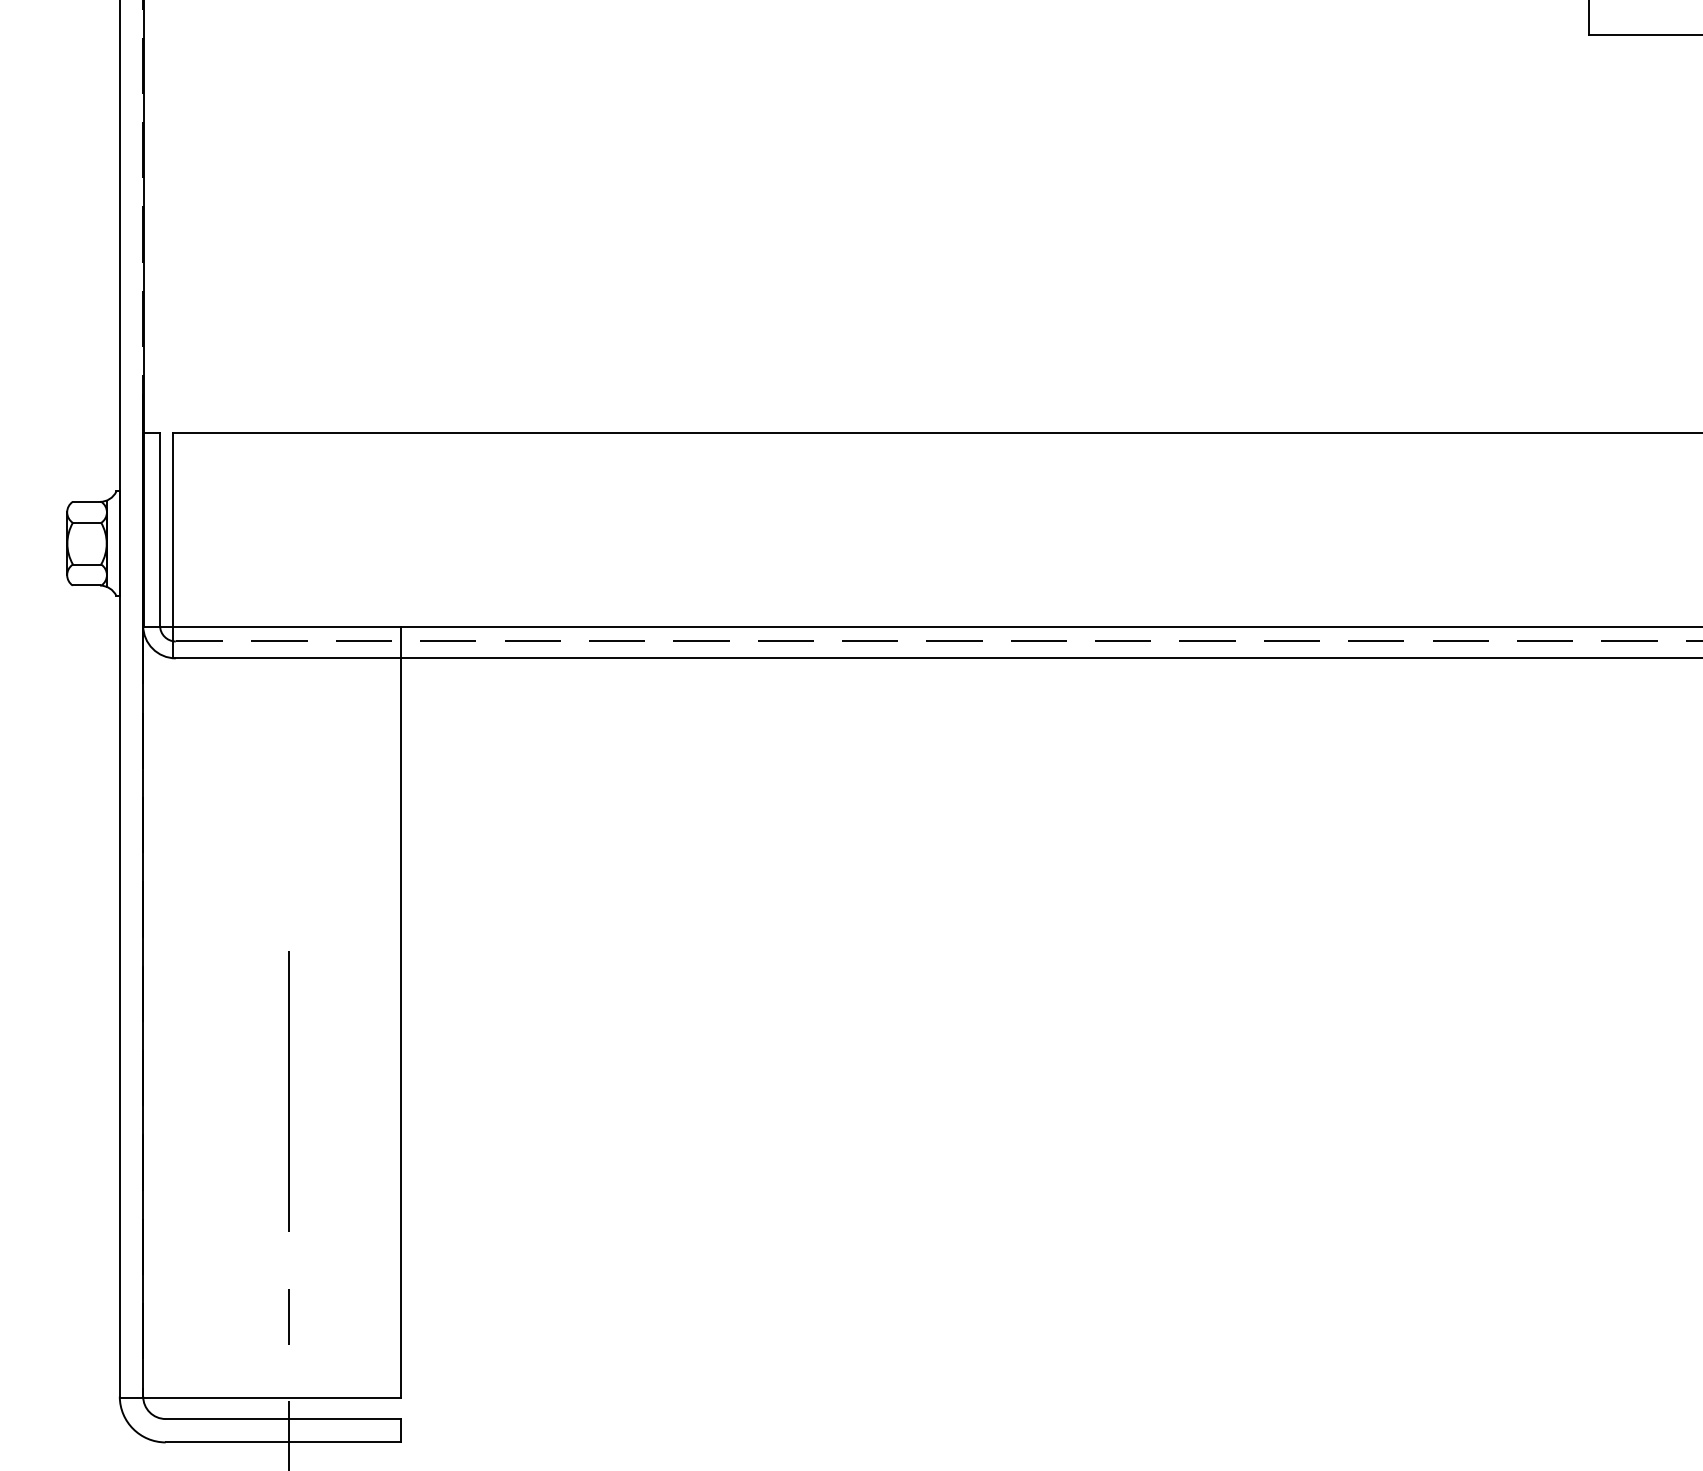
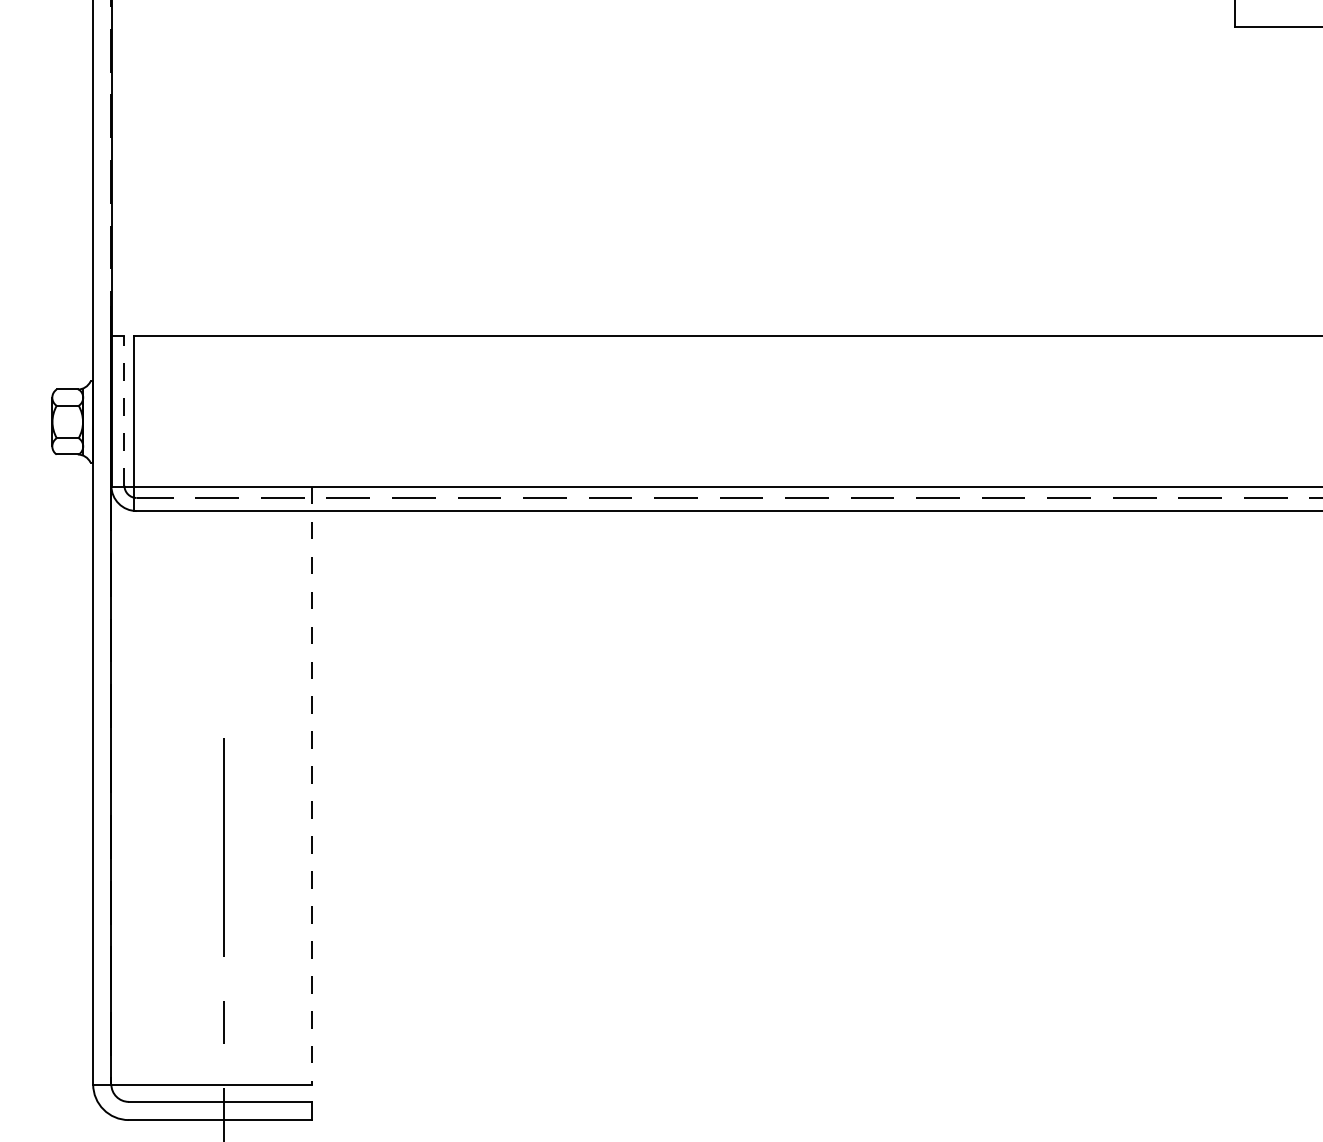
line: (160, 529) -> (124, 410), solid -> dashed
line: (401, 1012) -> (311, 786), solid -> dashed

